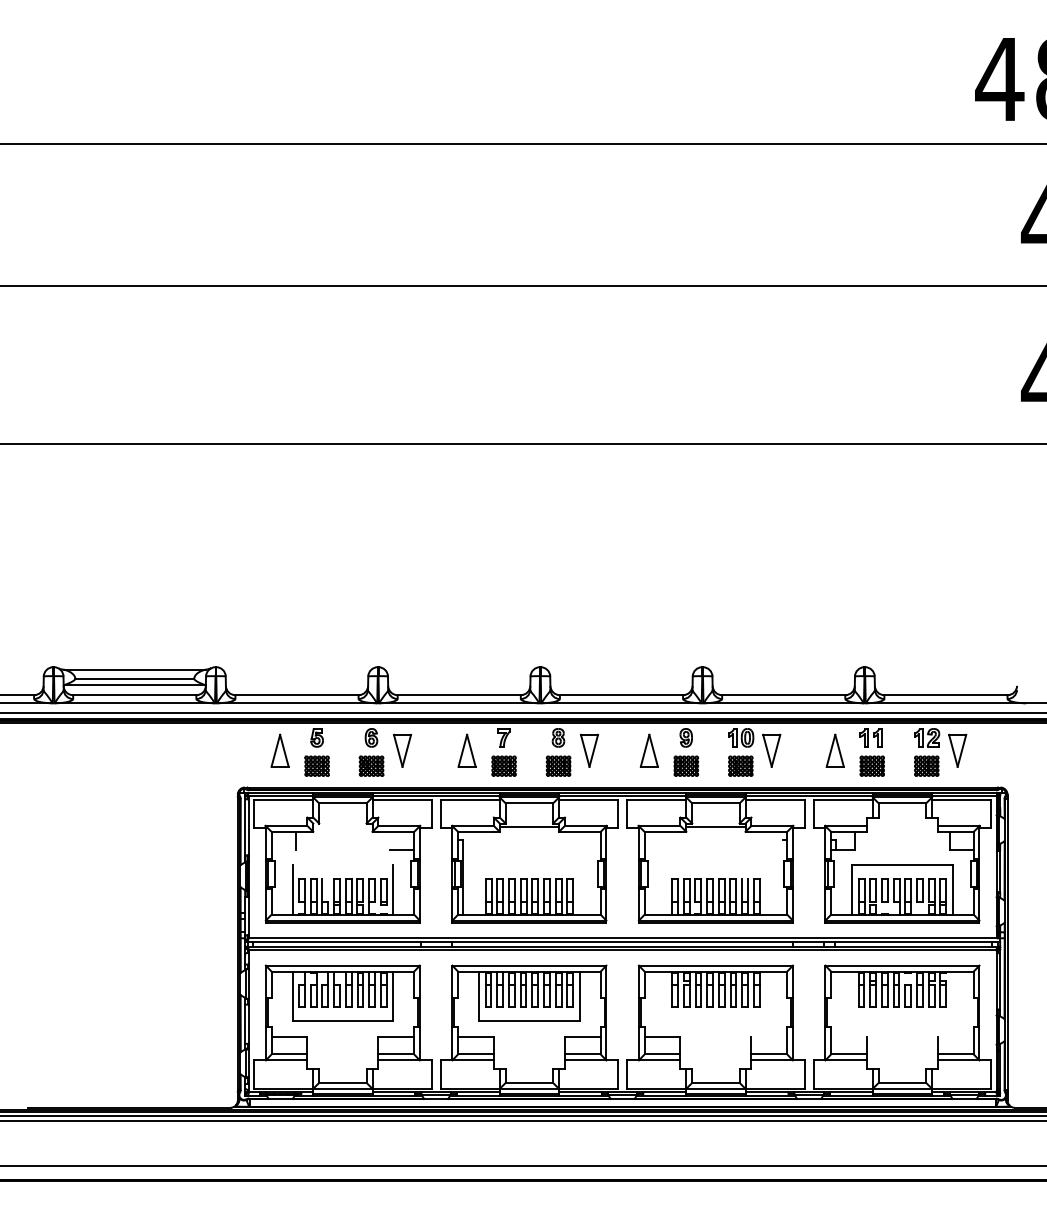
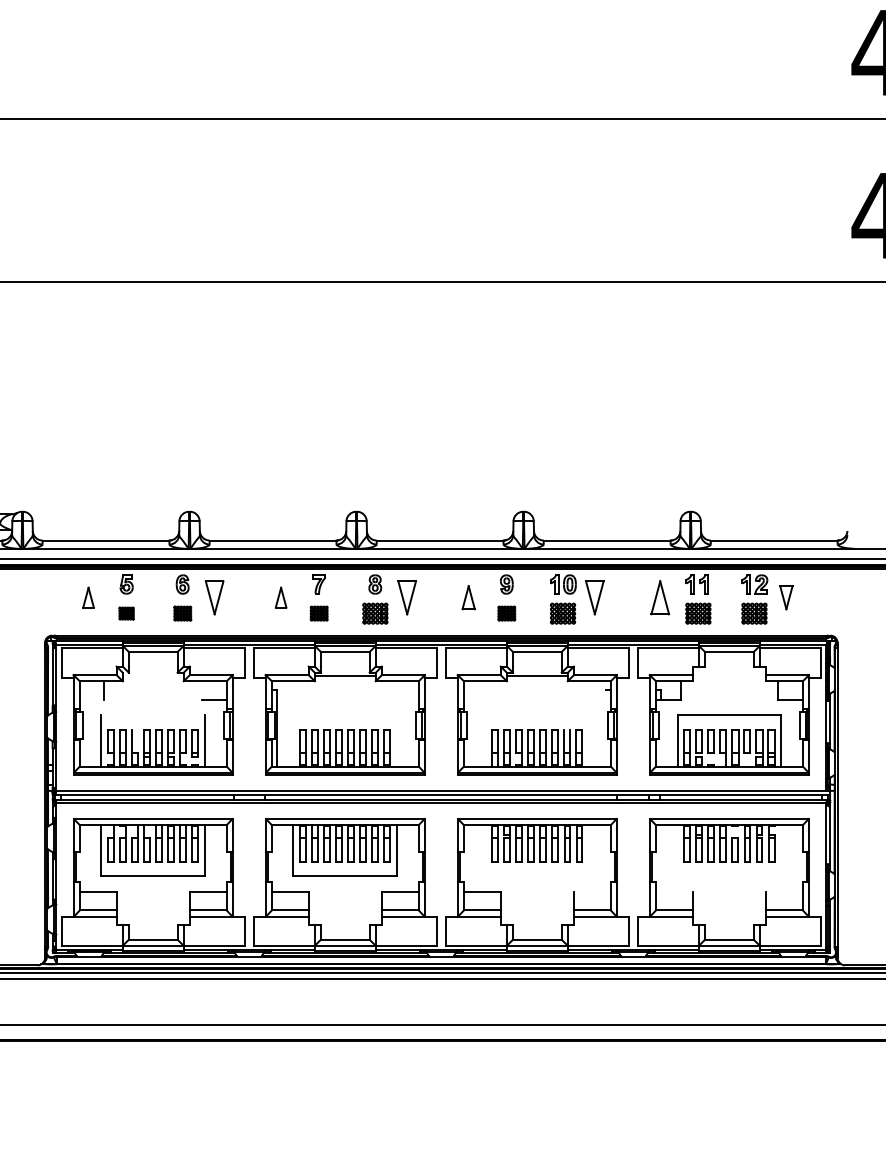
part: (279, 750) -> (87, 597), size x0.6
part: (466, 750) -> (280, 597), size x0.6
part: (648, 750) -> (467, 597), size x0.7
part: (957, 750) -> (786, 597), size x0.7
part: (316, 765) -> (126, 612), size x0.6
part: (371, 765) -> (182, 612), size x0.7
part: (503, 765) -> (318, 612), size x0.7
part: (685, 765) -> (506, 612), size x0.7

